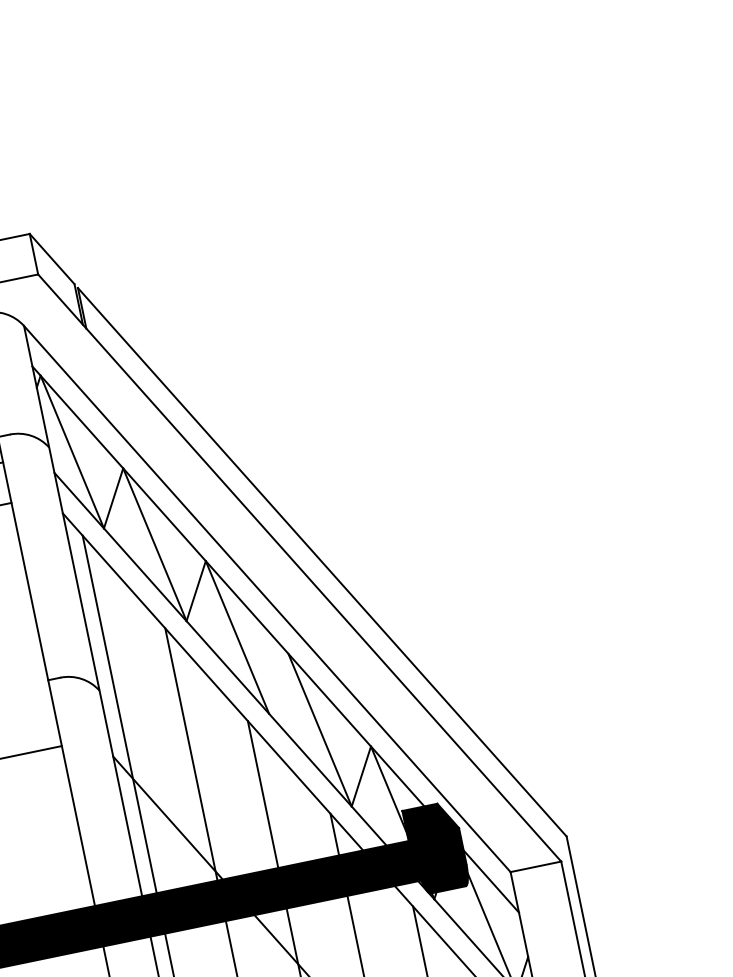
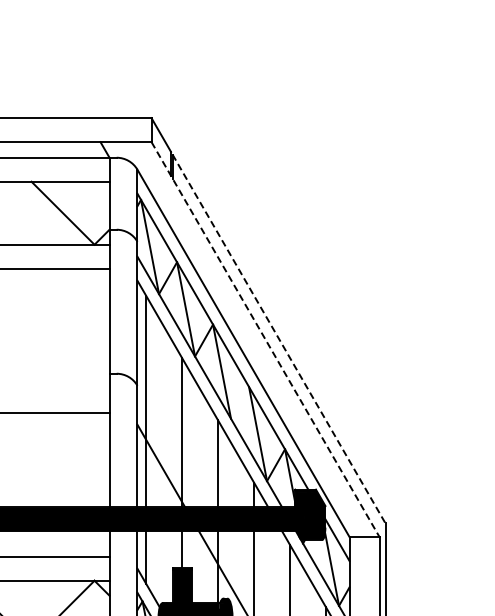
line: (322, 561) -> (279, 338), solid -> dashed
line: (299, 567) -> (265, 339), solid -> dashed

